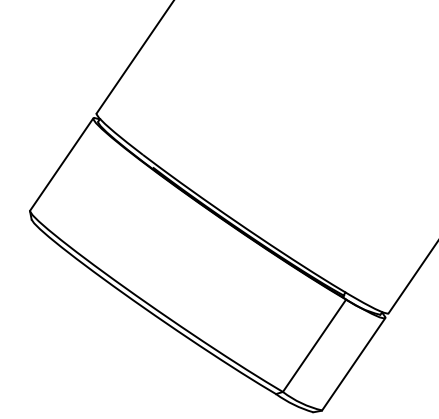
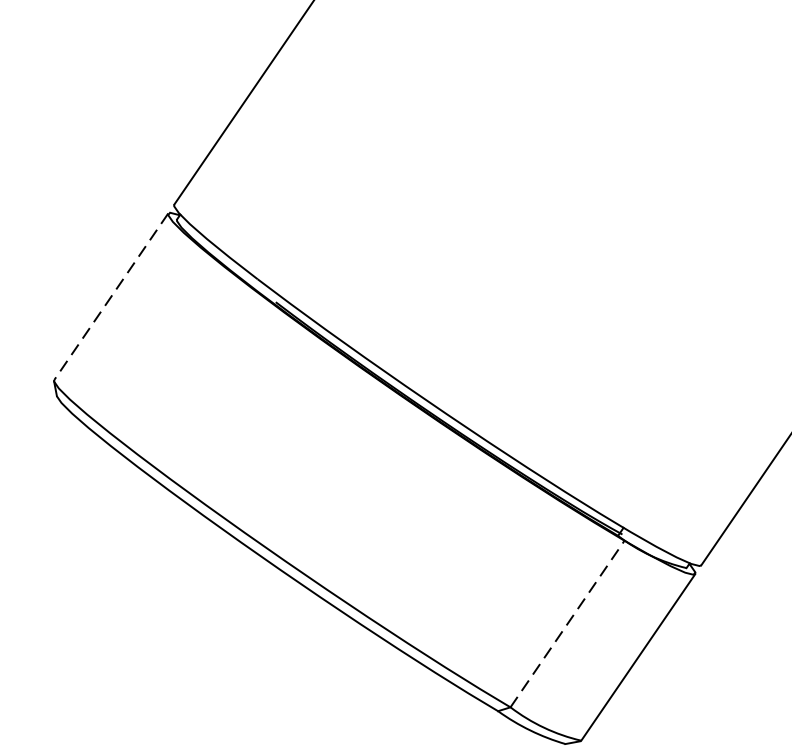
line: (61, 164) -> (110, 296), solid -> dashed
line: (314, 345) -> (567, 623), solid -> dashed

